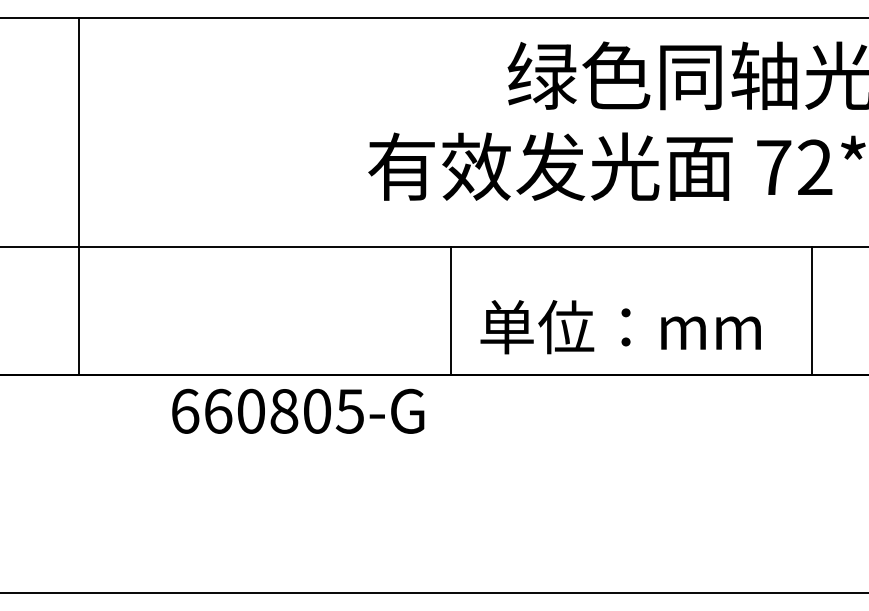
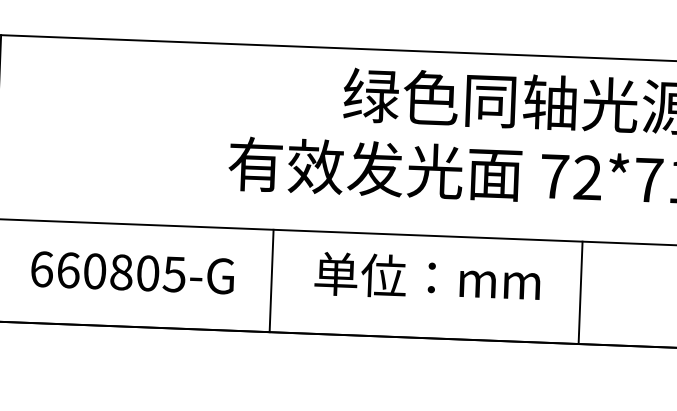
line: (451, 310) -> (271, 280), moved
text: (620, 327) -> (427, 277), moved
text: (298, 410) -> (132, 272), moved

